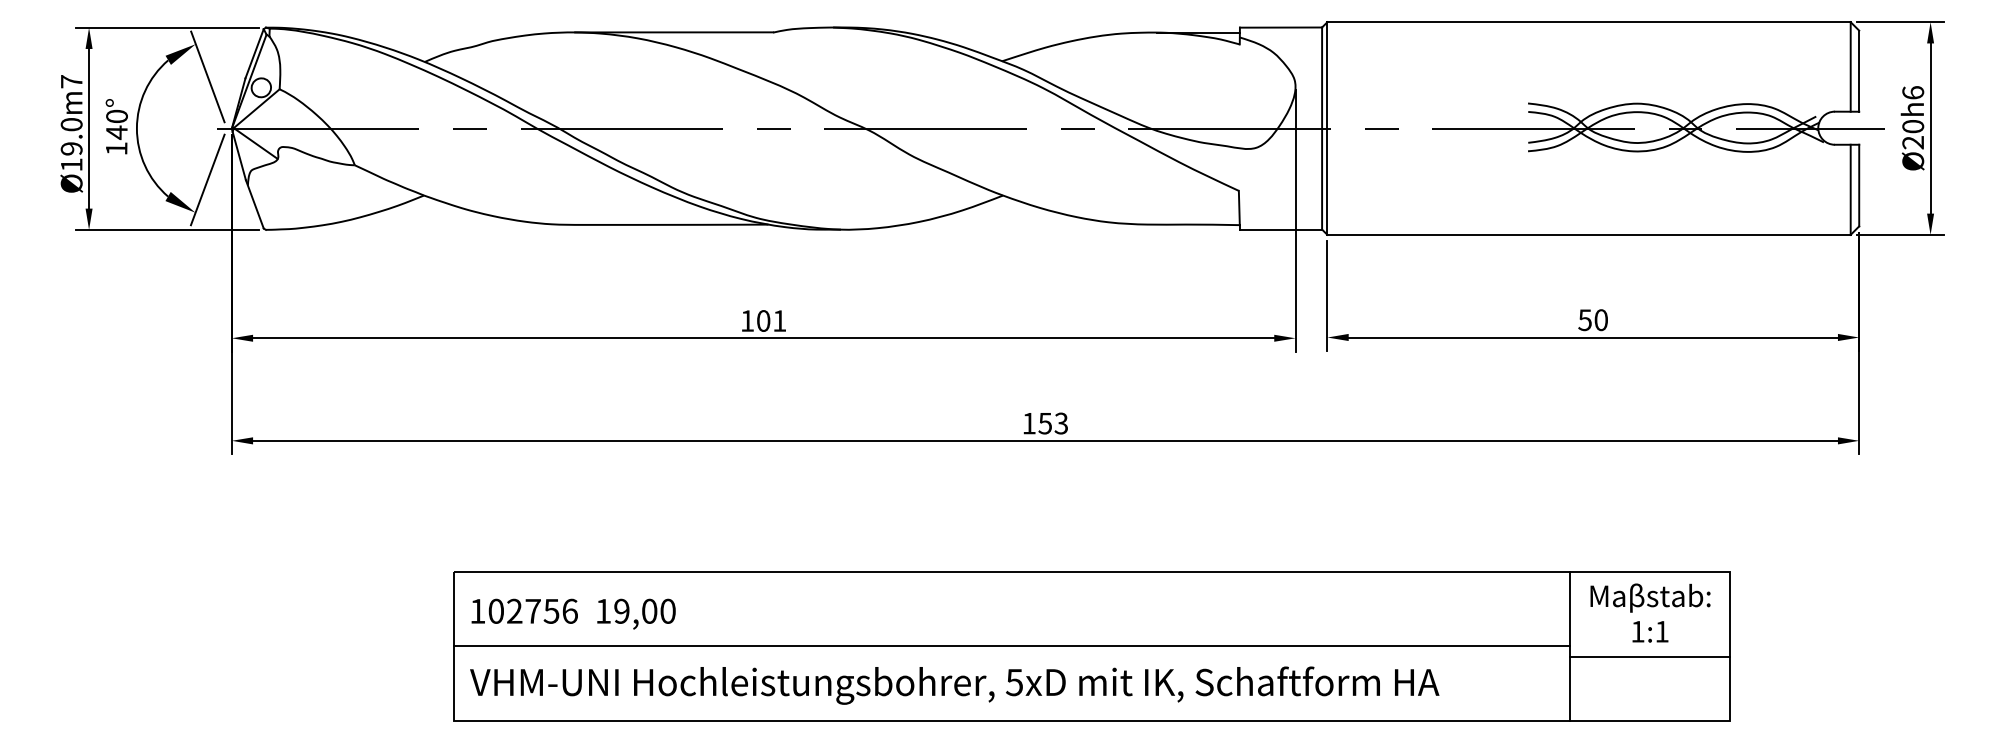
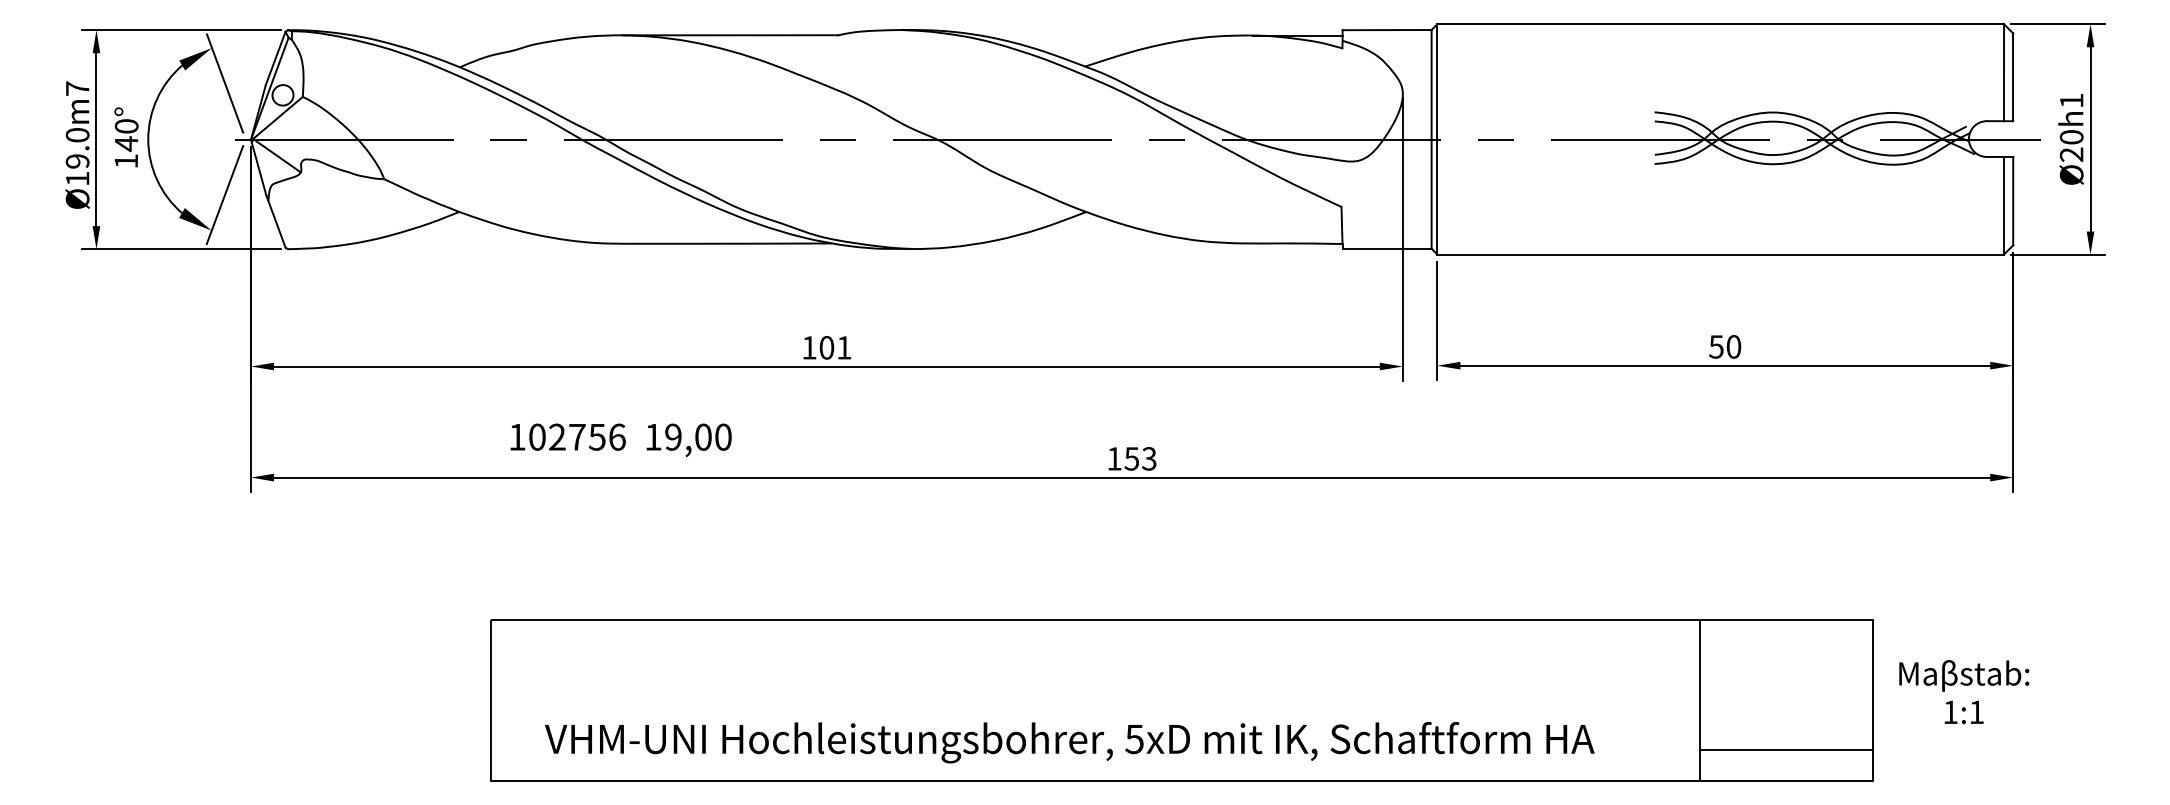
text: (1913, 92) -> (2071, 100), Ø20h6 -> Ø20h1
text: (573, 613) -> (620, 439), moved
text: (1650, 613) -> (1964, 692), moved
line: (1011, 646) -> (1095, 700), removed
line: (1649, 656) -> (1786, 749), moved
text: (954, 685) -> (1069, 742), moved

